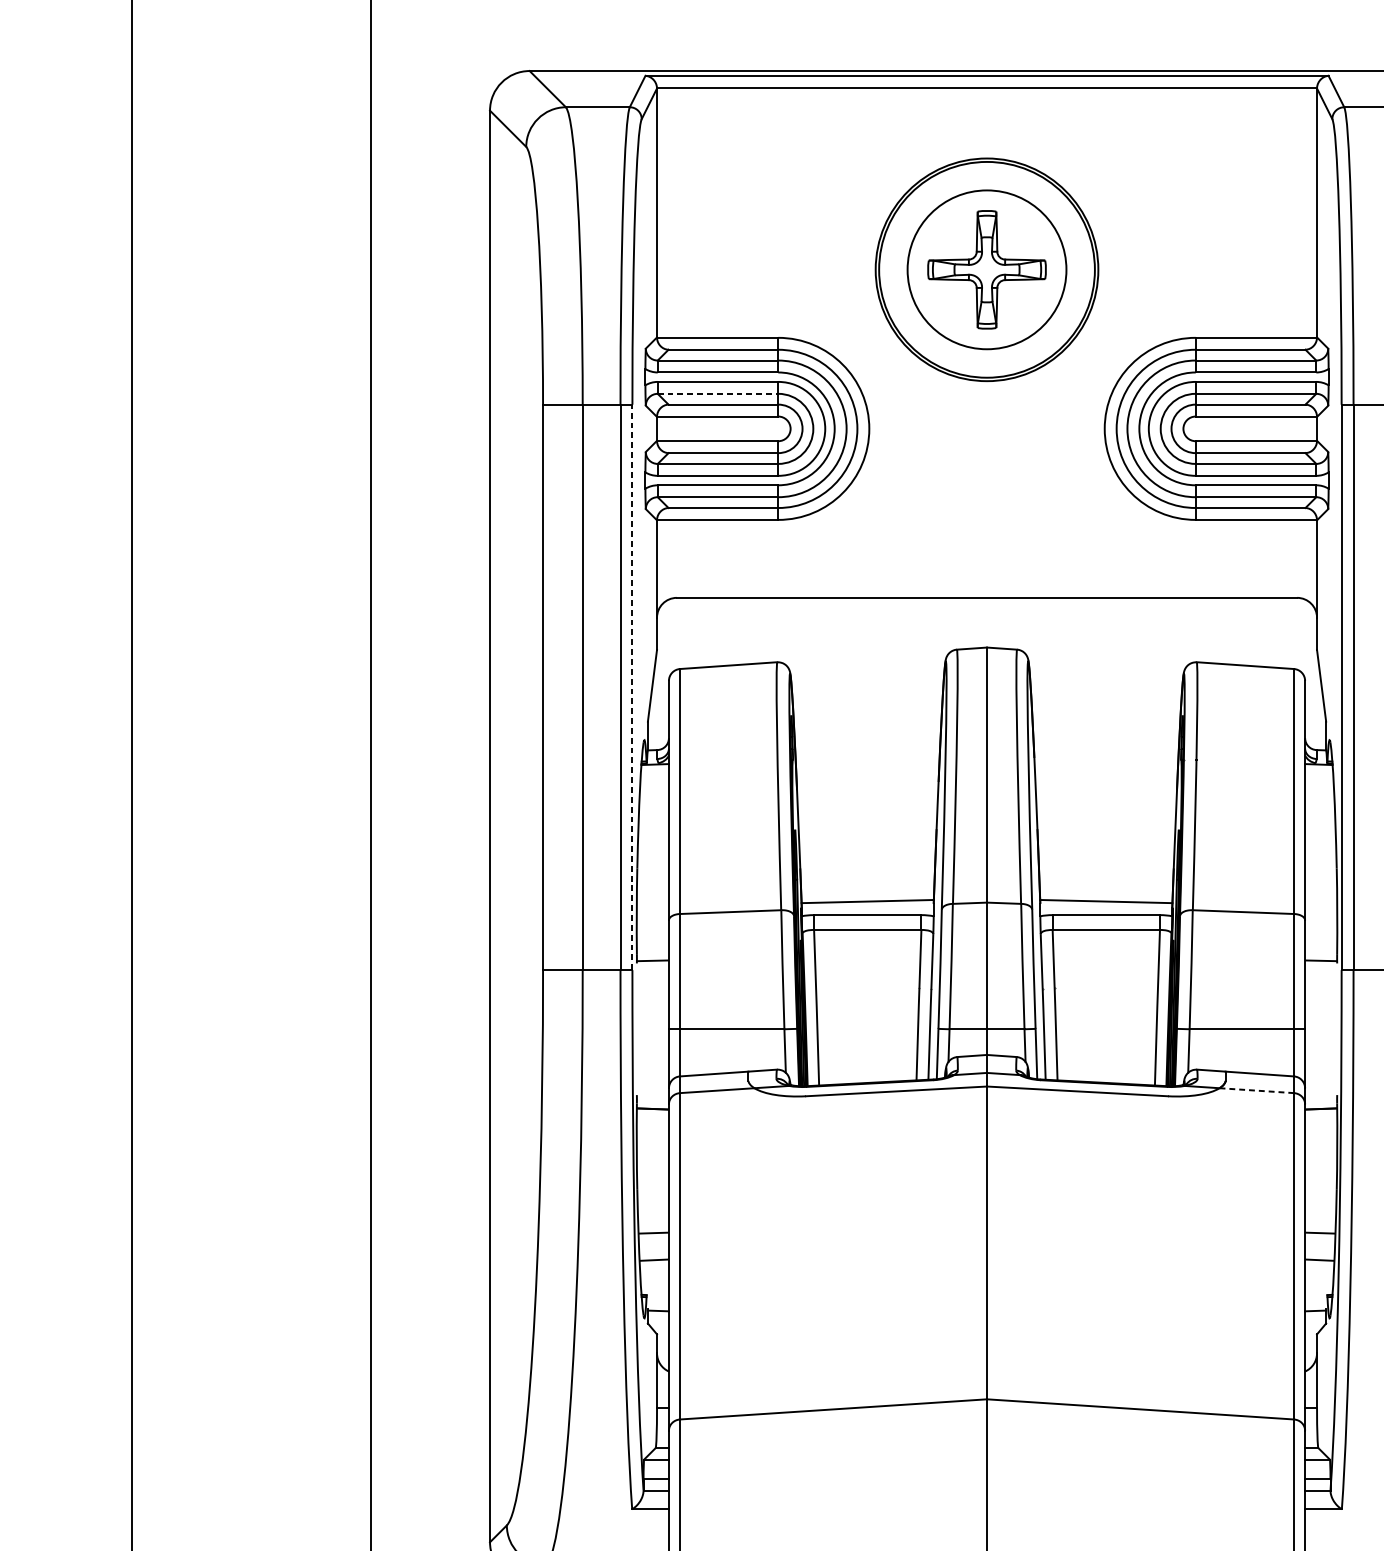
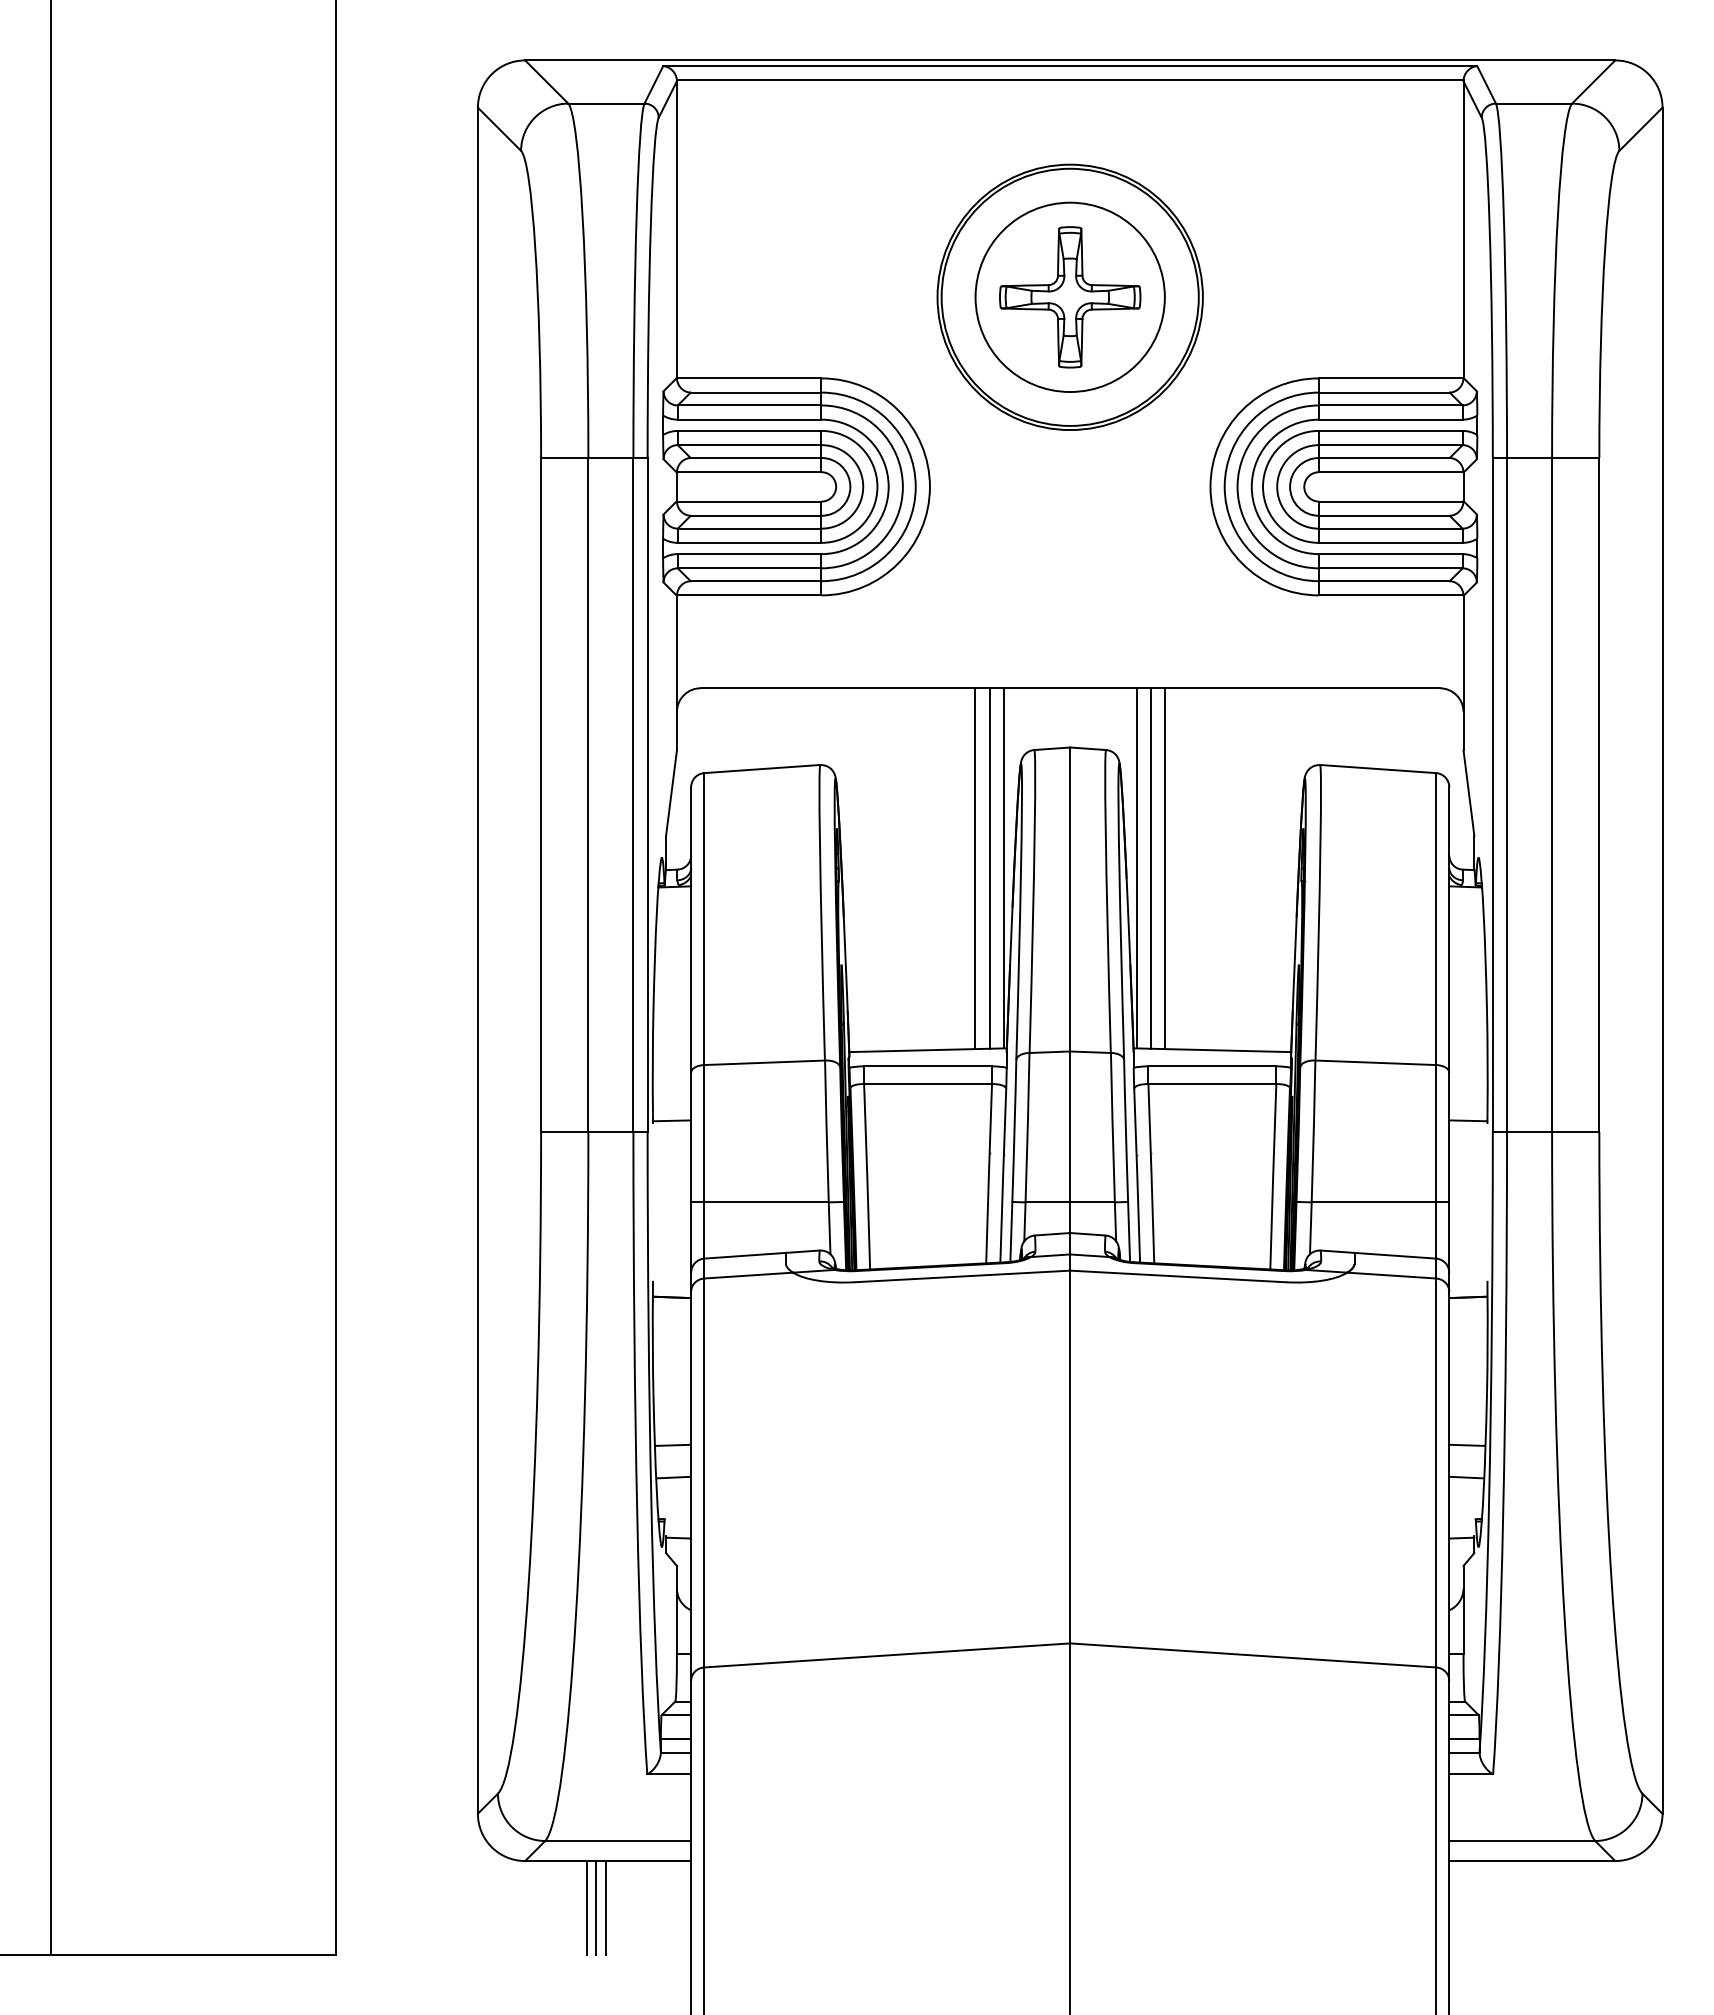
line: (717, 394) -> (749, 445), dashed -> solid
line: (632, 687) -> (647, 795), dashed -> solid
line: (907, 749) -> (975, 868), added
line: (919, 749) -> (989, 868), added
line: (931, 749) -> (1003, 868), added
line: (1042, 749) -> (1136, 868), added
line: (1054, 749) -> (1150, 868), added
line: (1066, 749) -> (1164, 868), added
line: (1257, 1090) -> (1392, 1275), dashed -> solid

